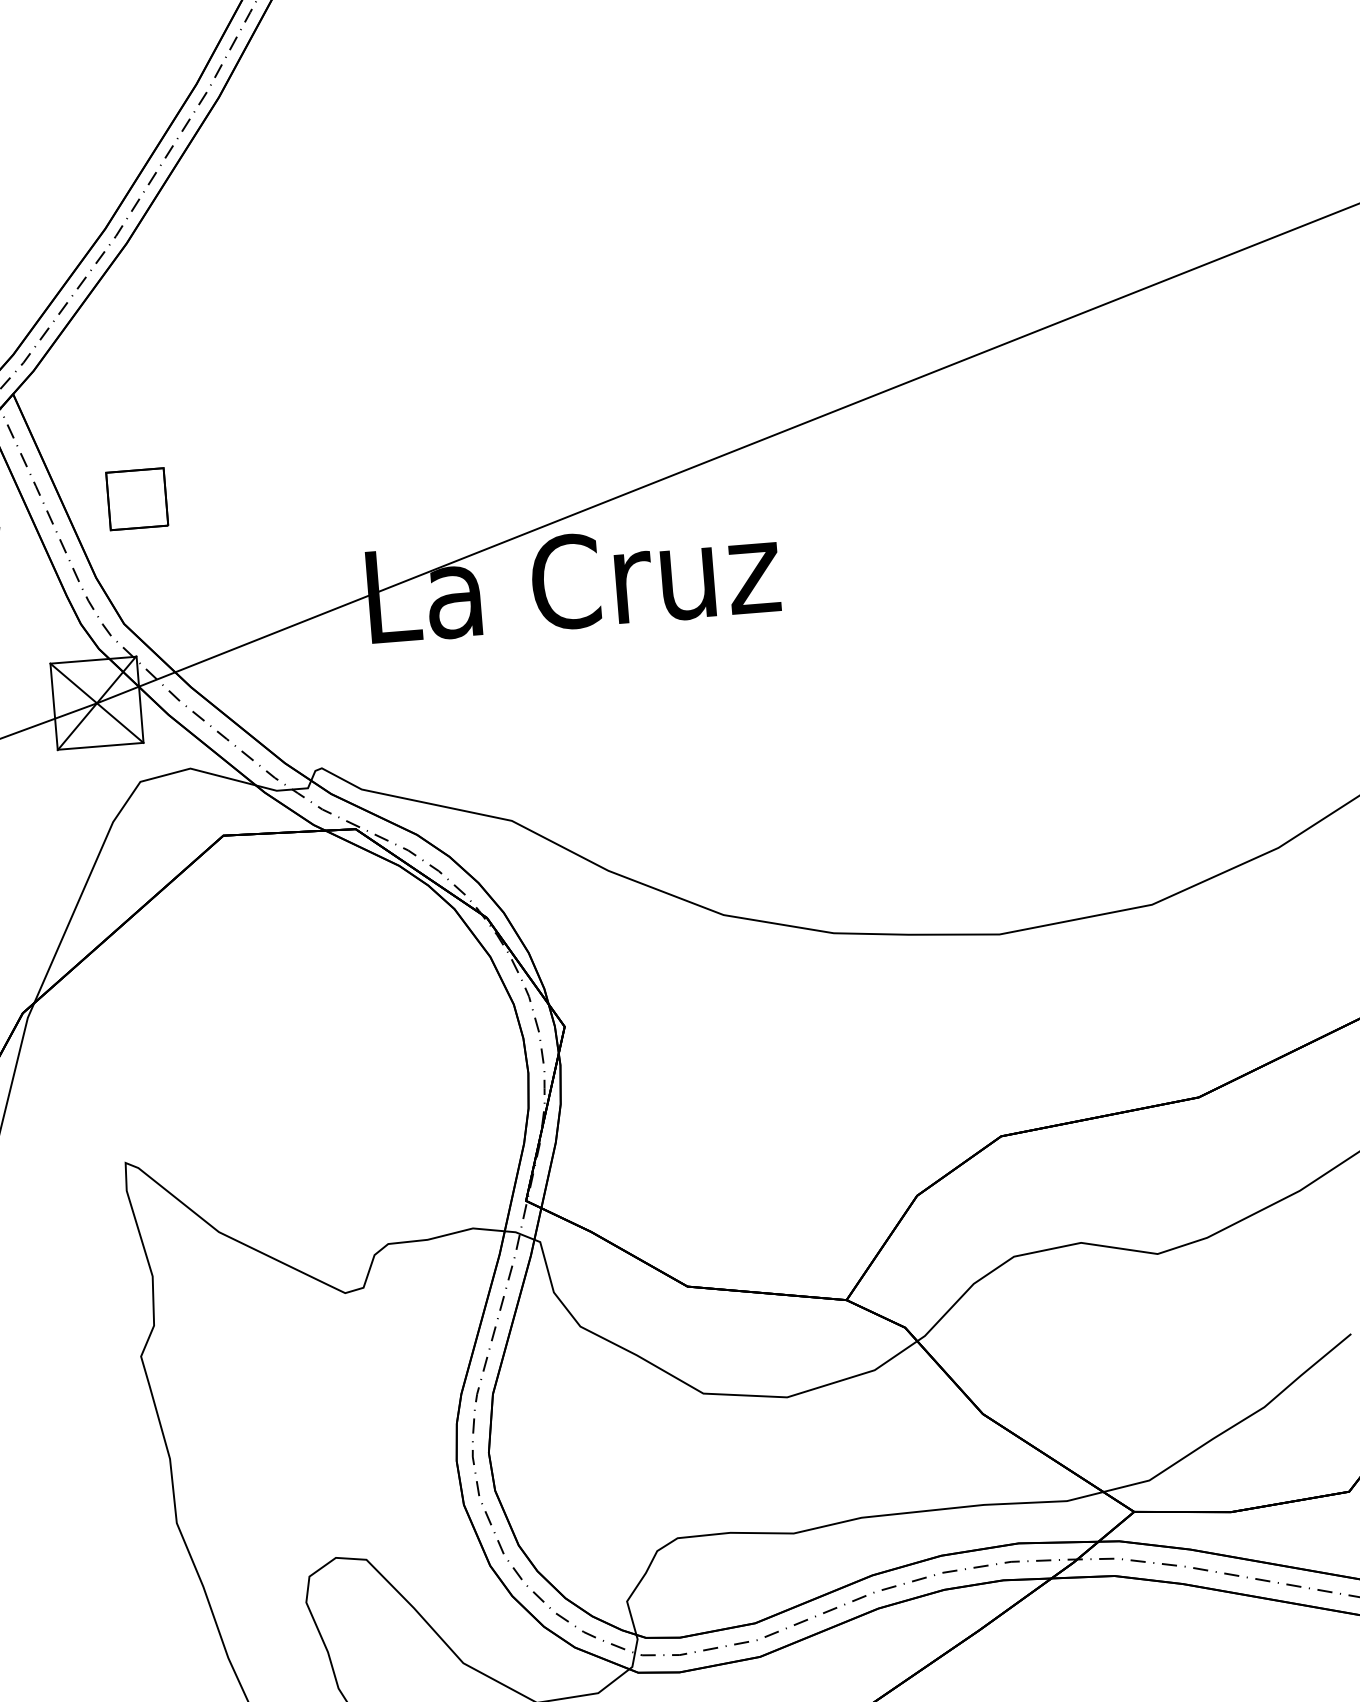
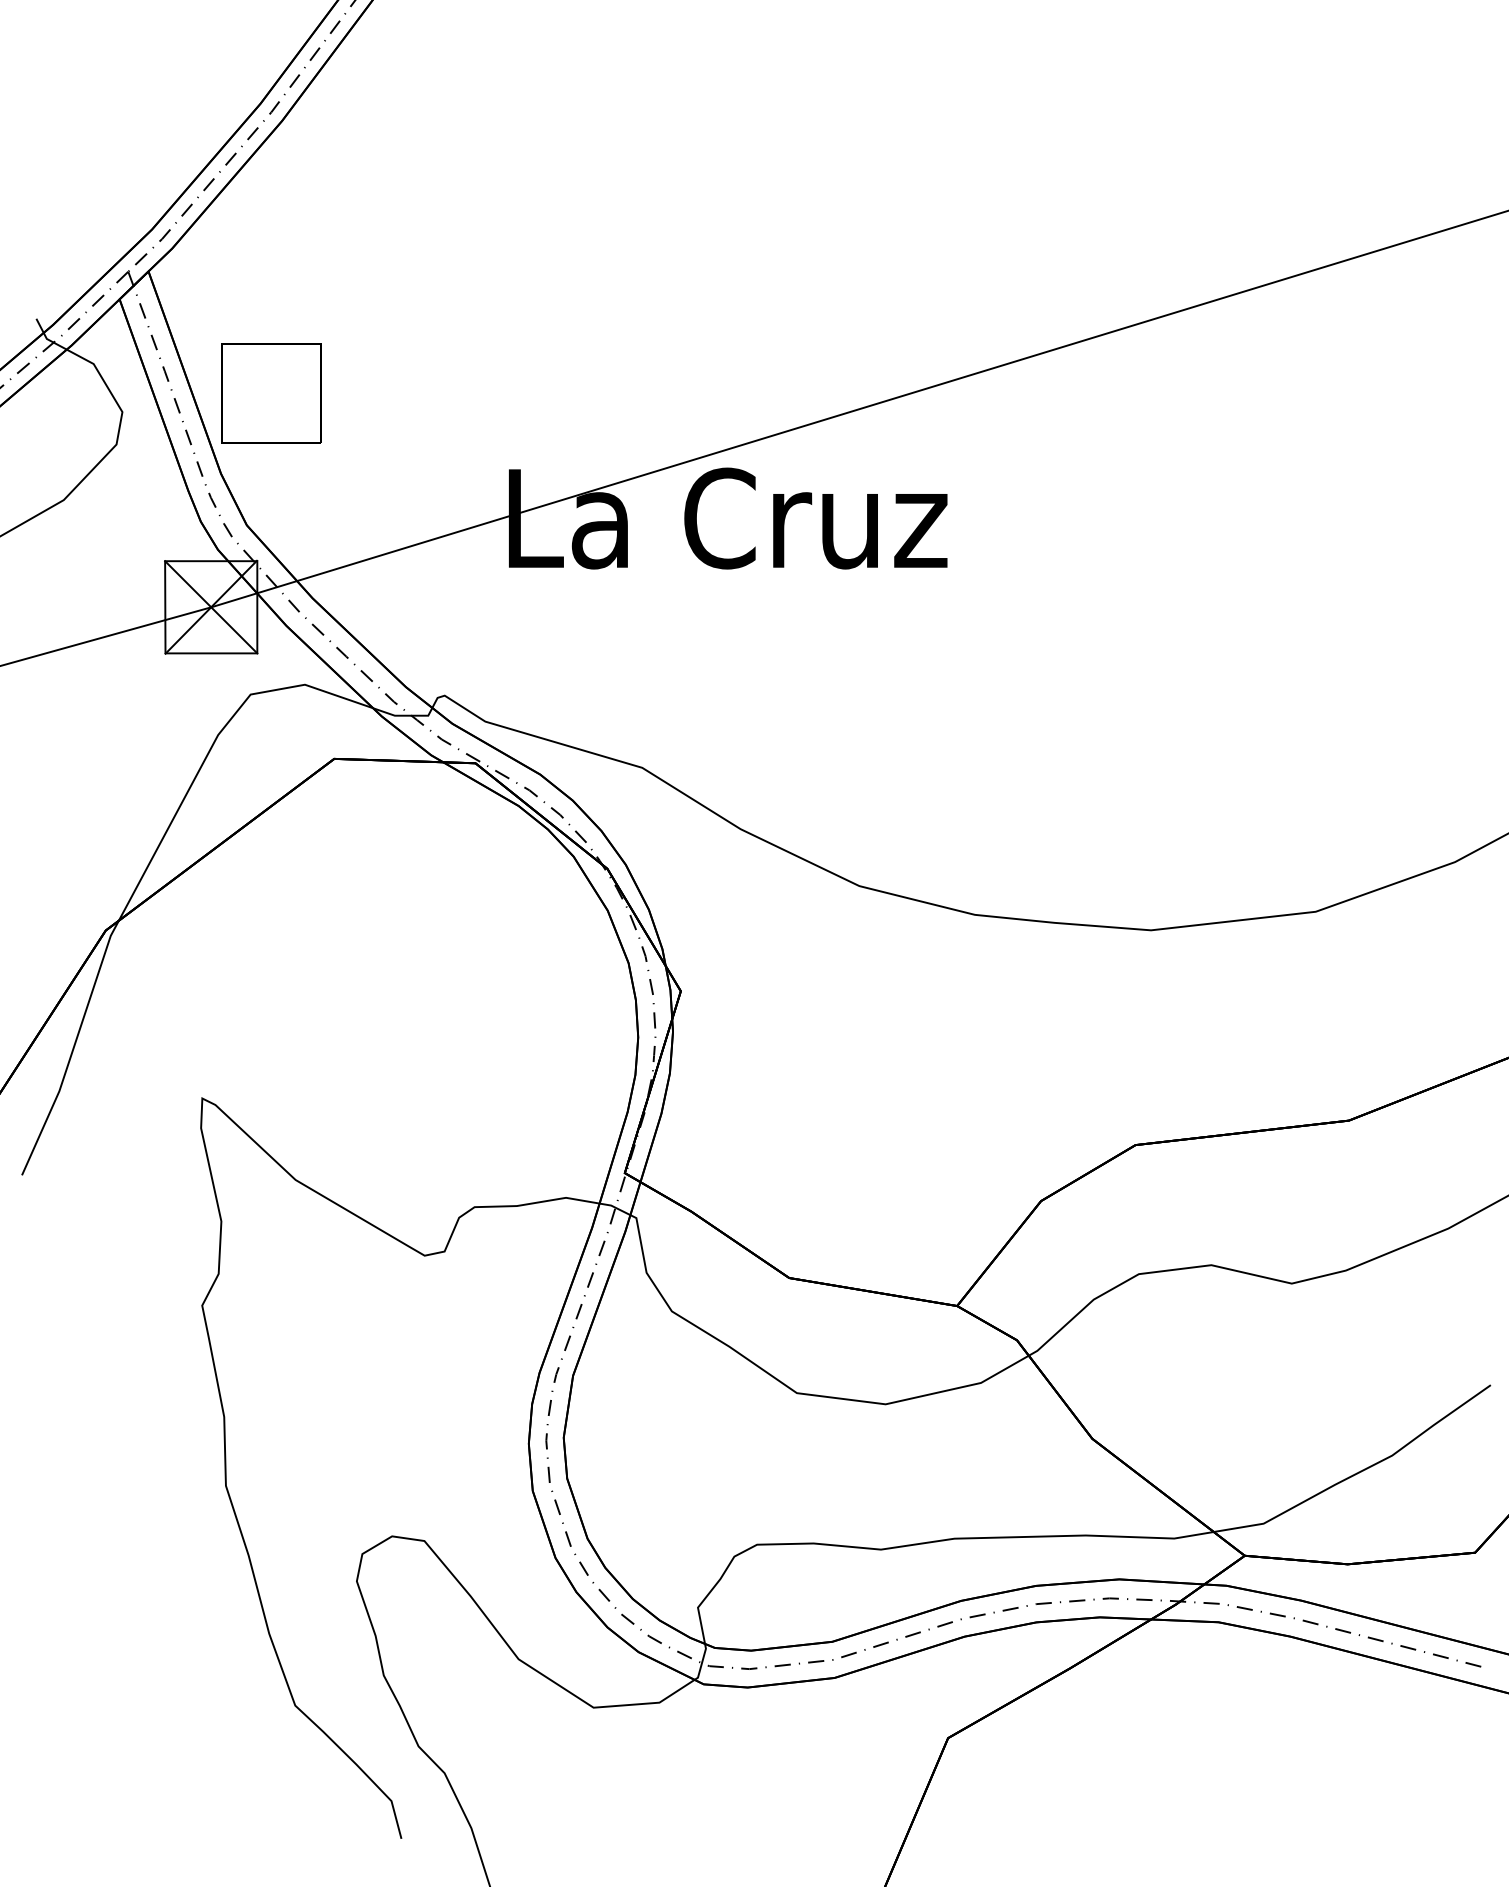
part: (137, 498) -> (271, 393), size x1.6

